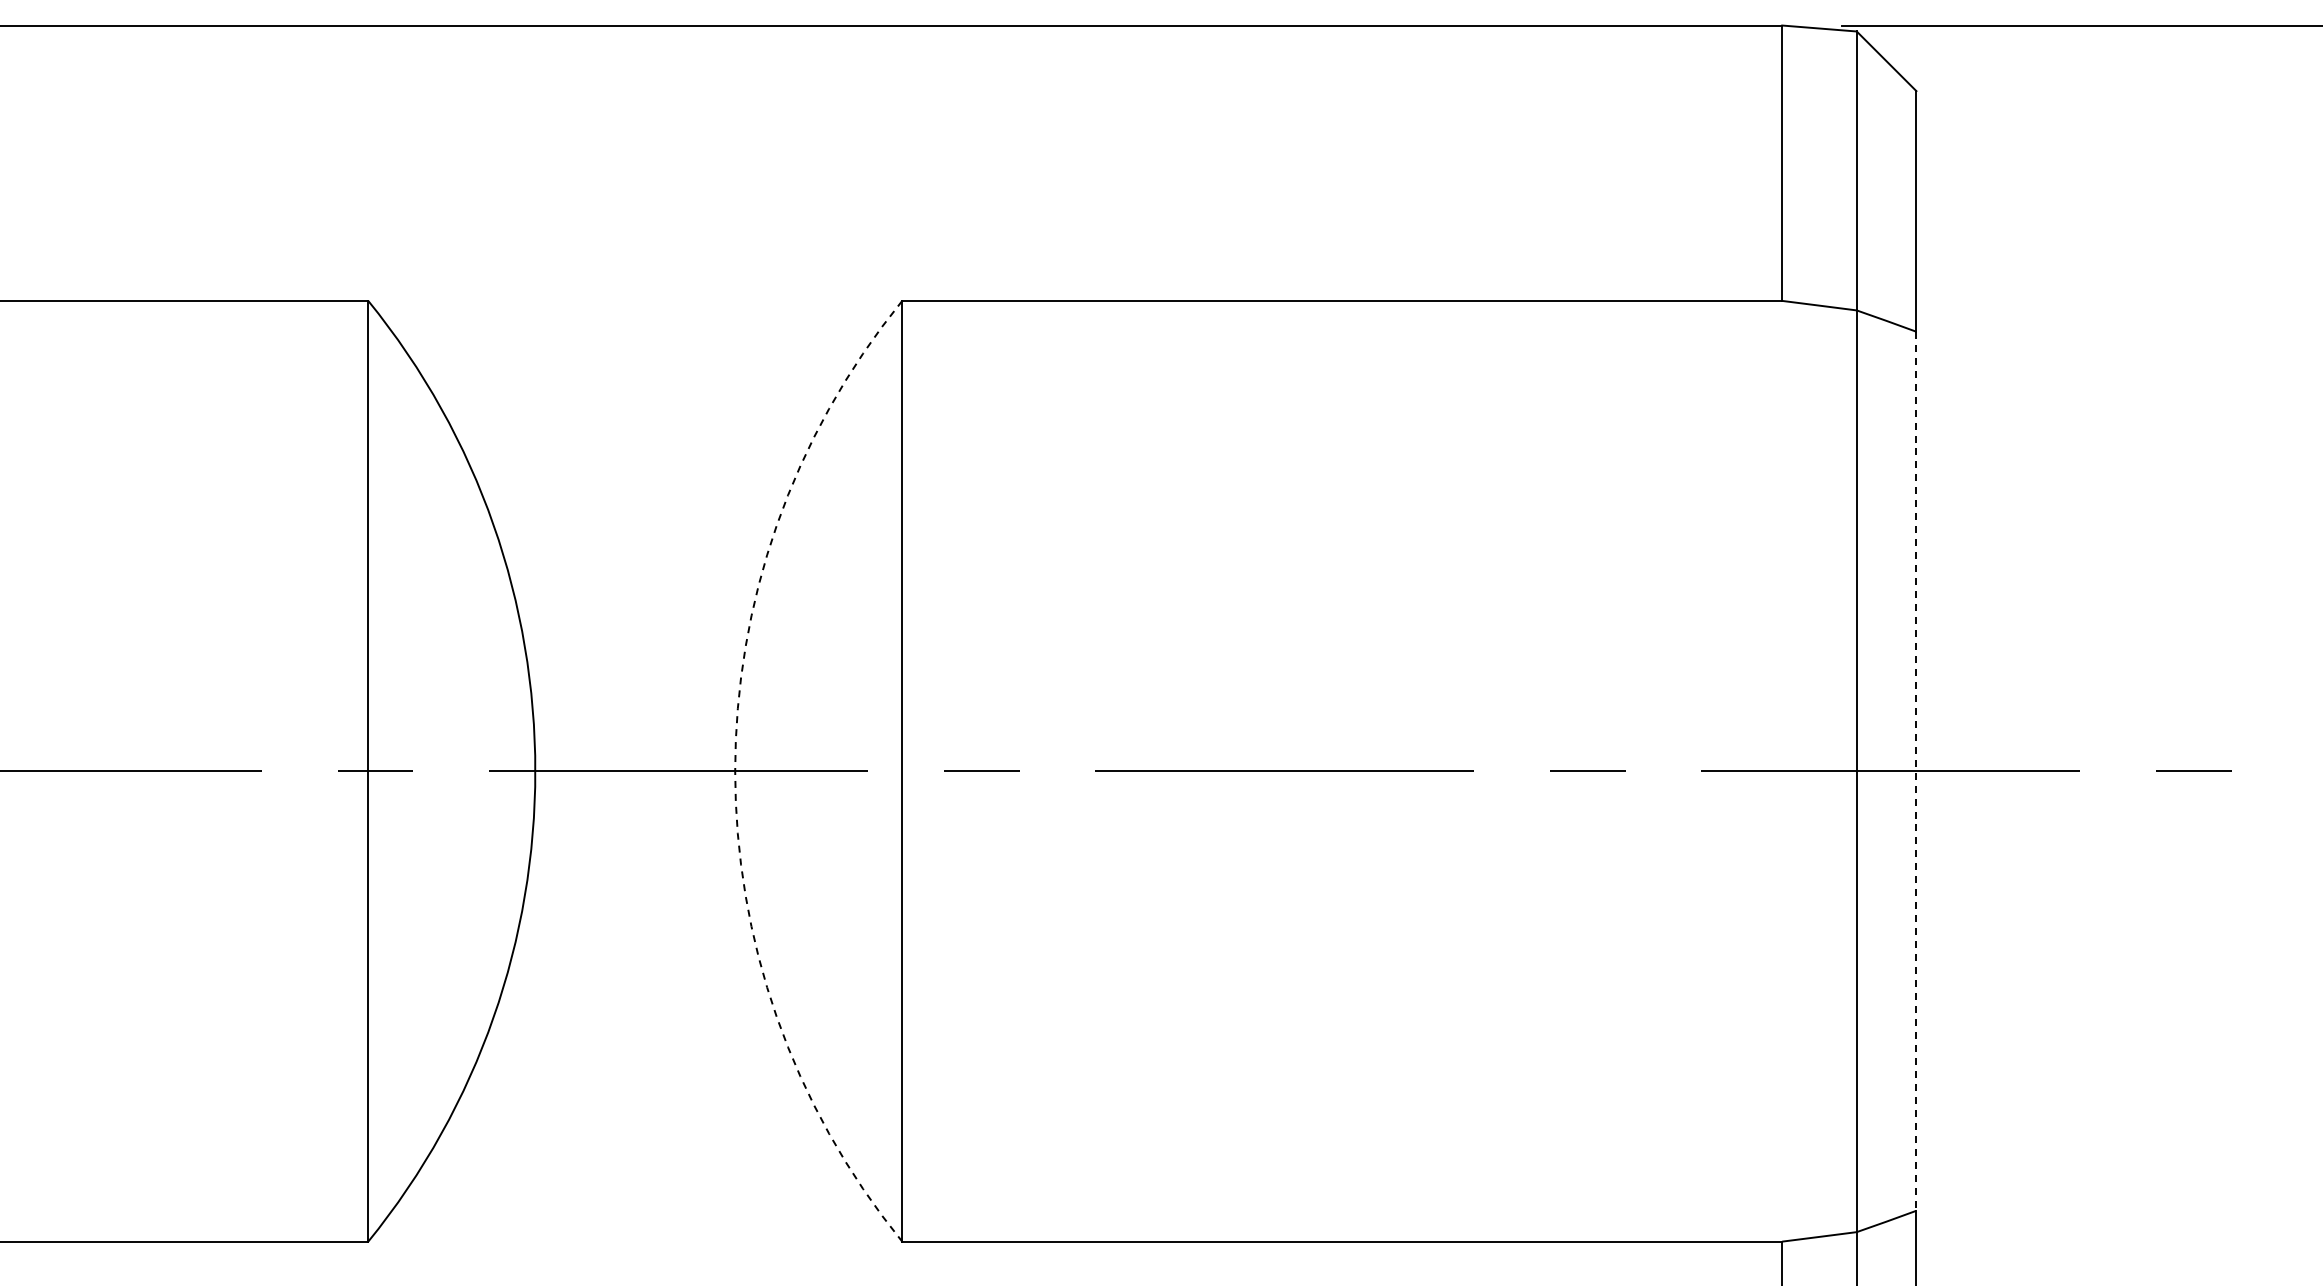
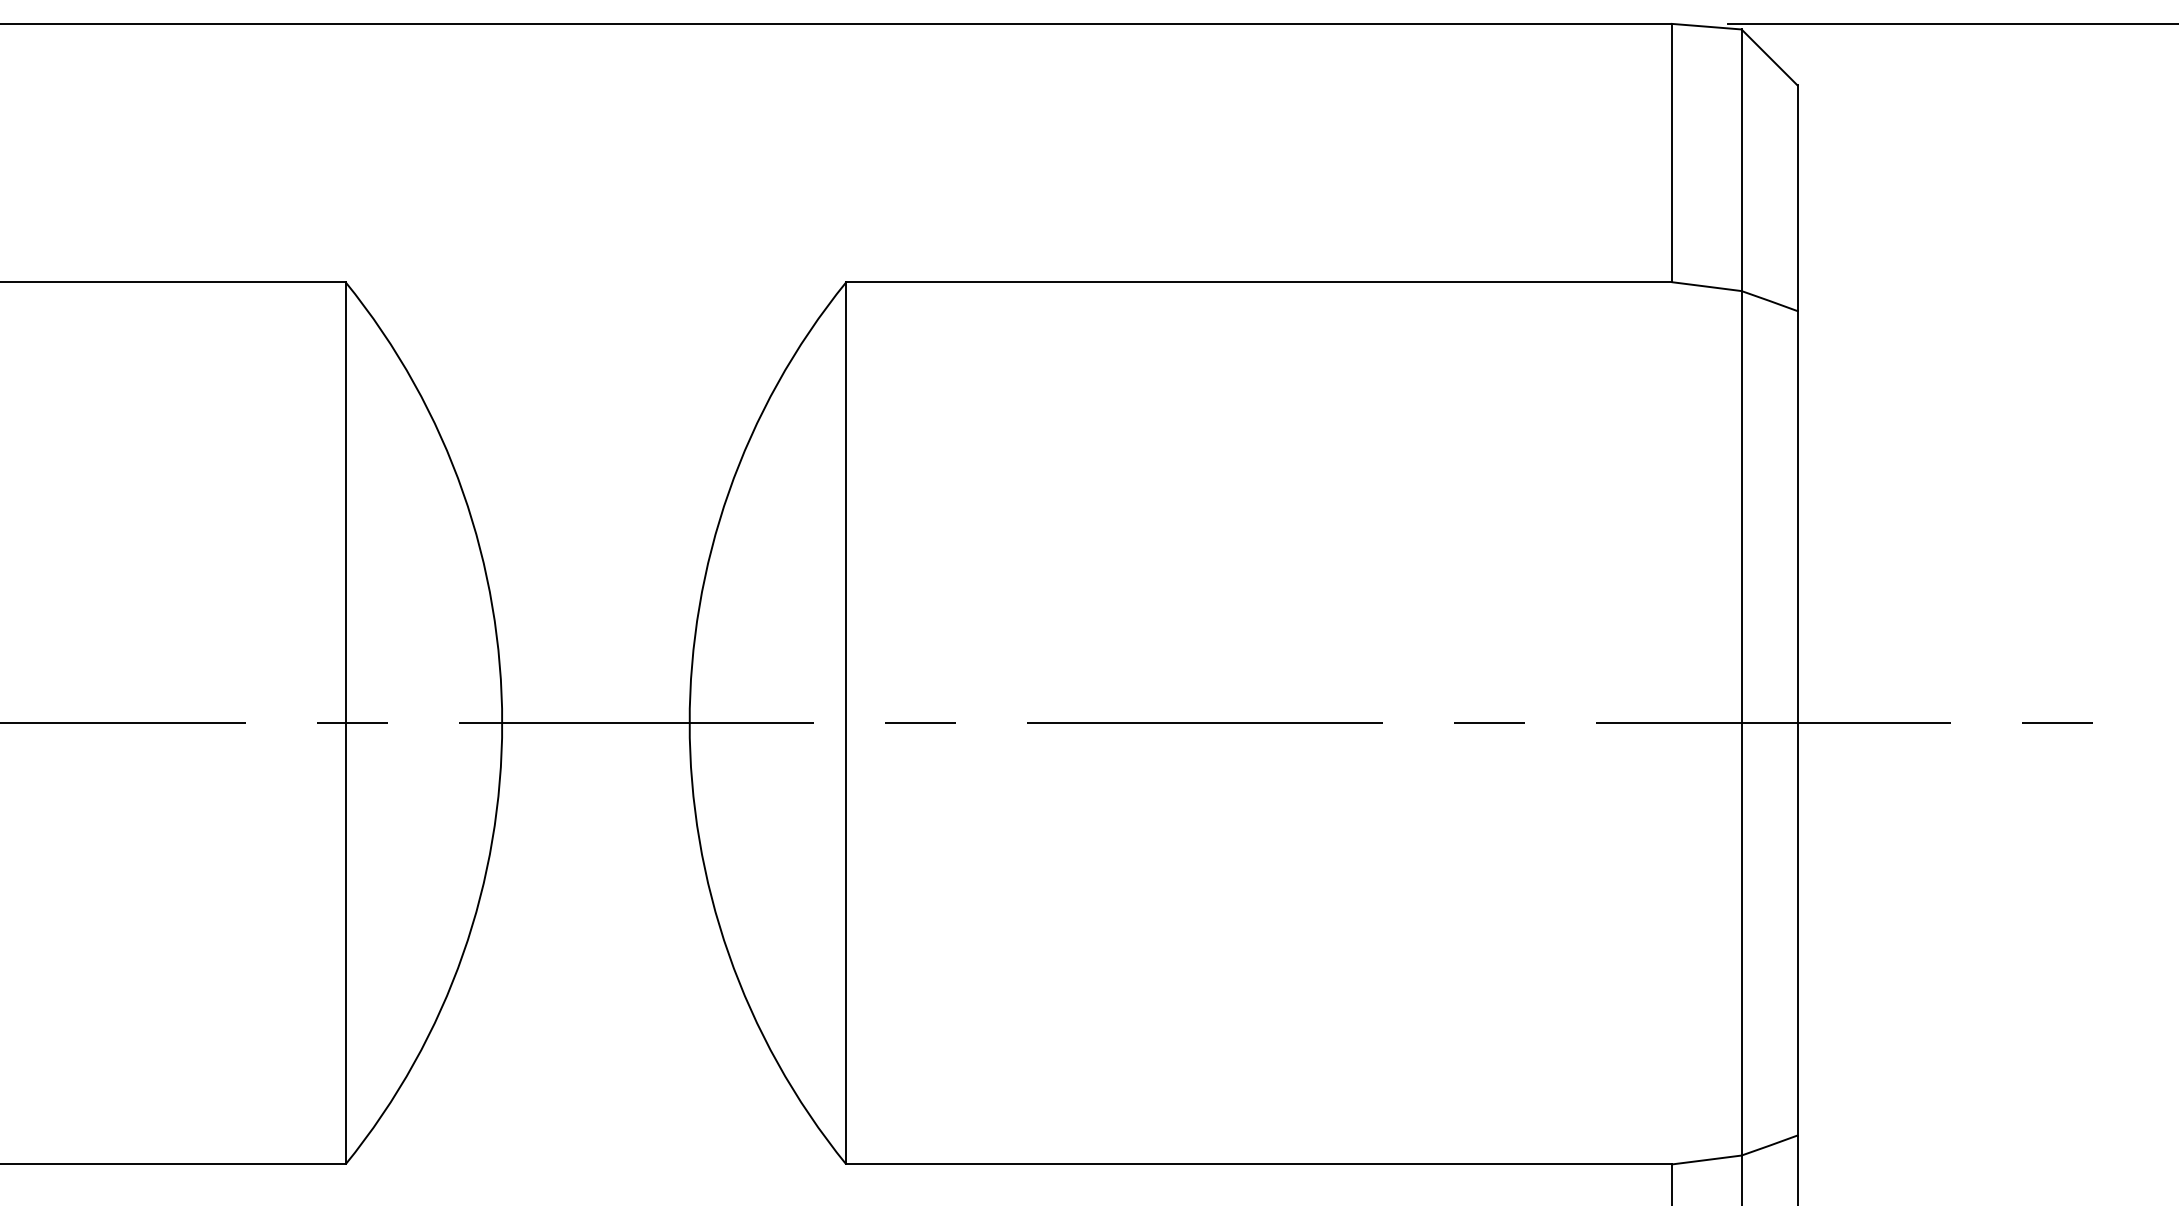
arc: (735, 771) -> (689, 723), dashed -> solid
line: (1916, 771) -> (1797, 723), dashed -> solid

